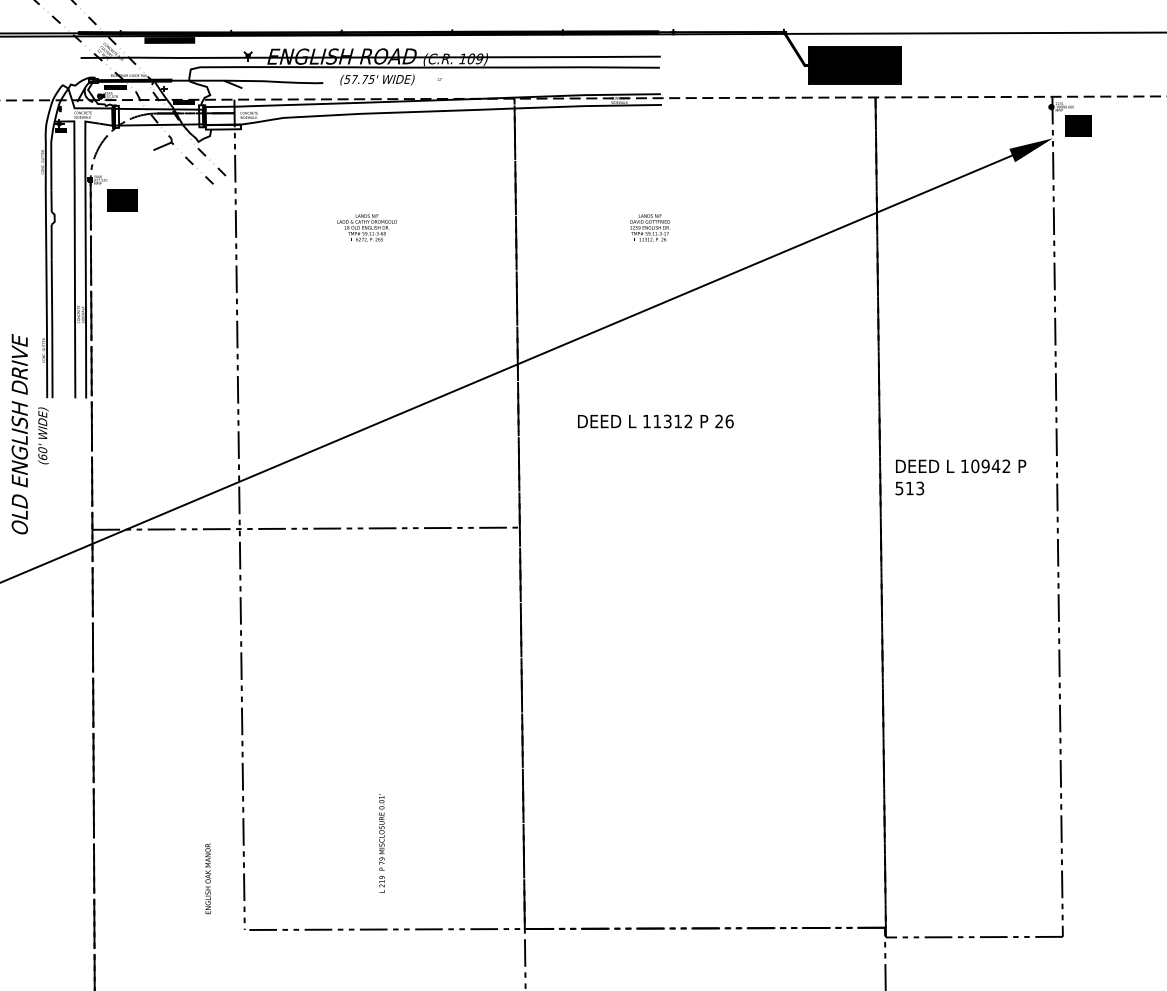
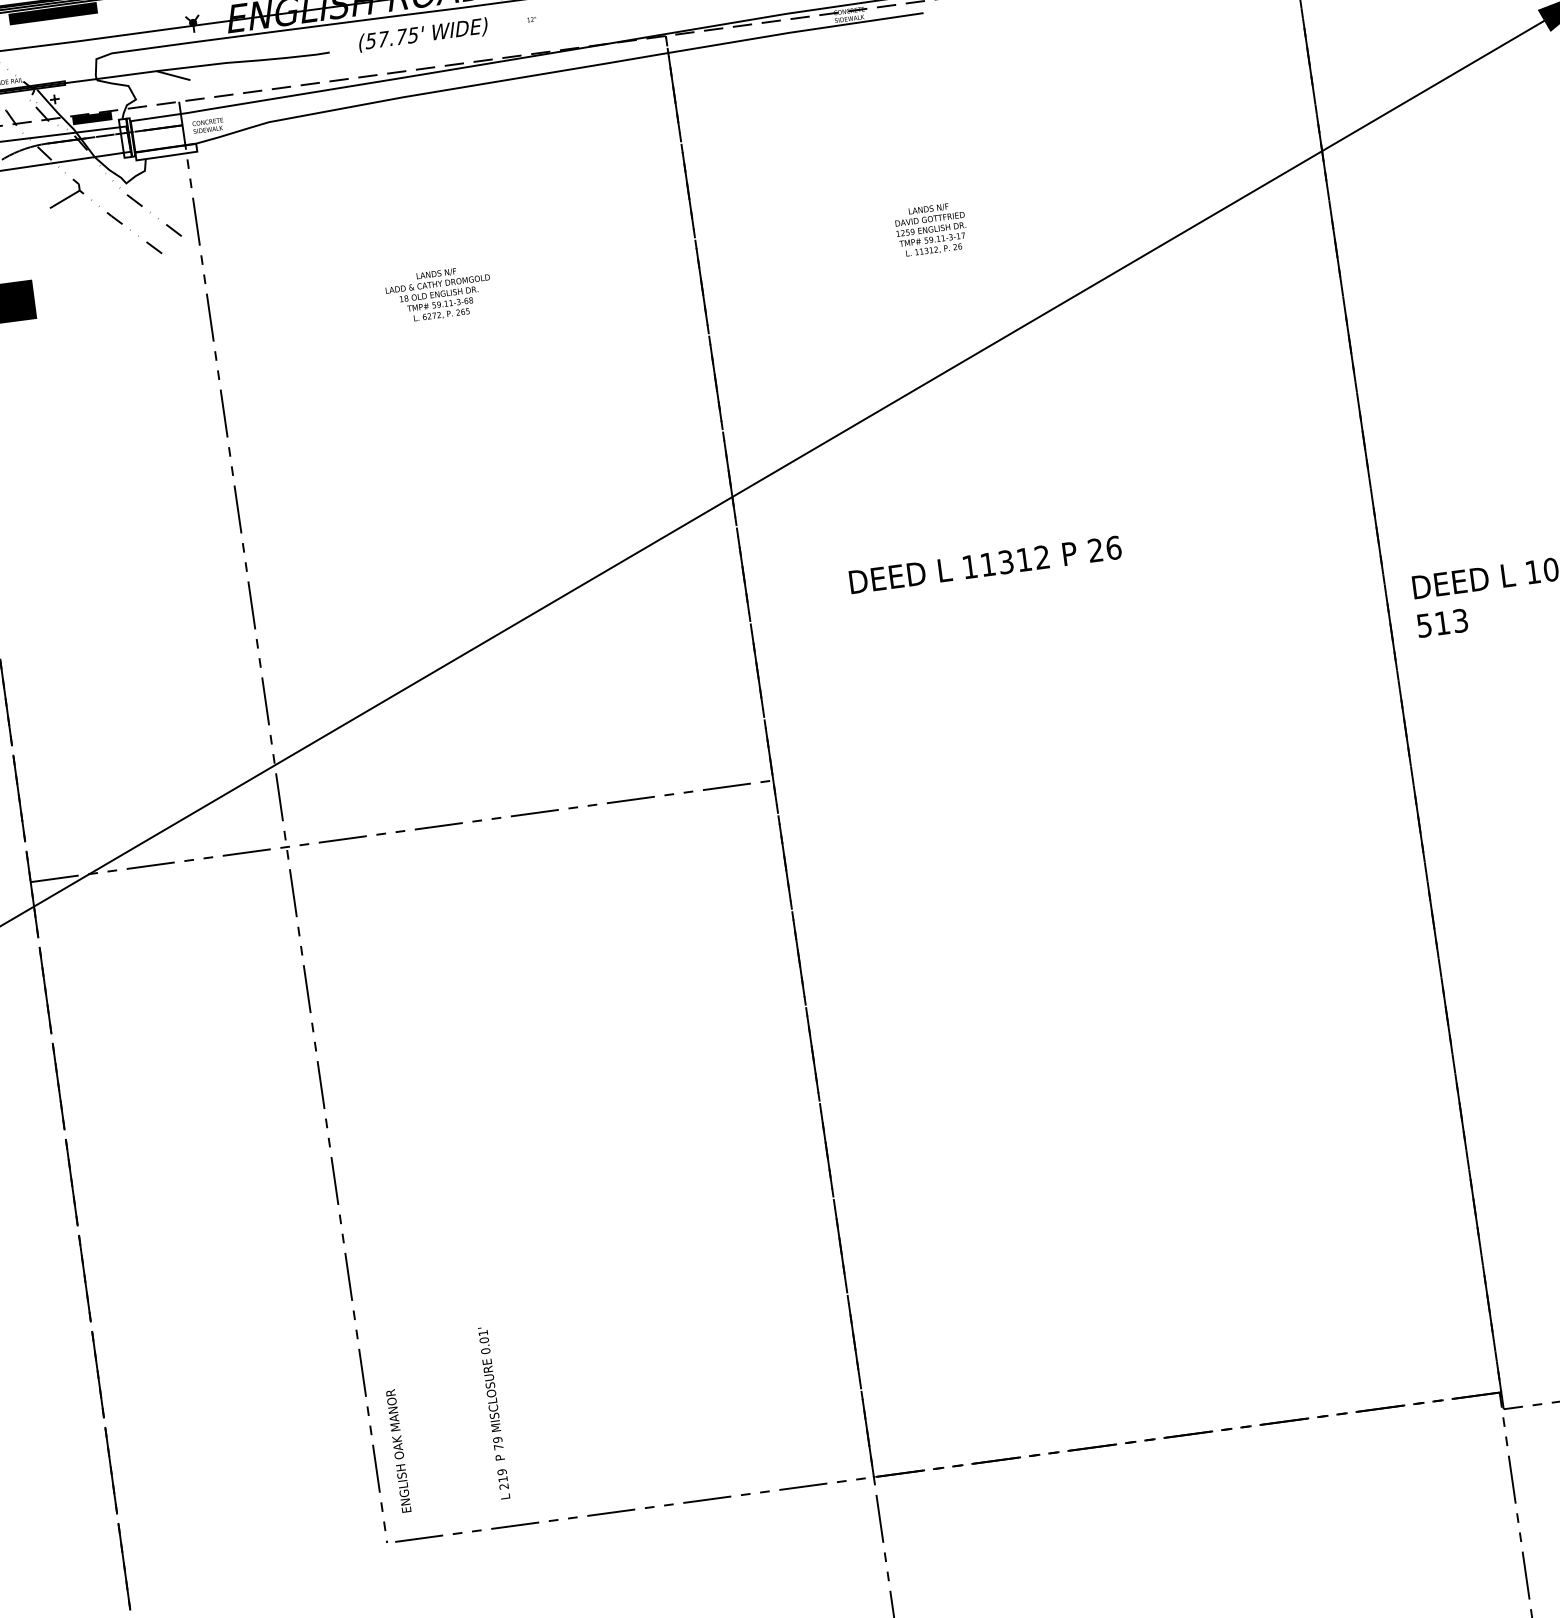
text: (381, 843) -> (493, 1413), moved
text: (207, 878) -> (397, 1450), moved

